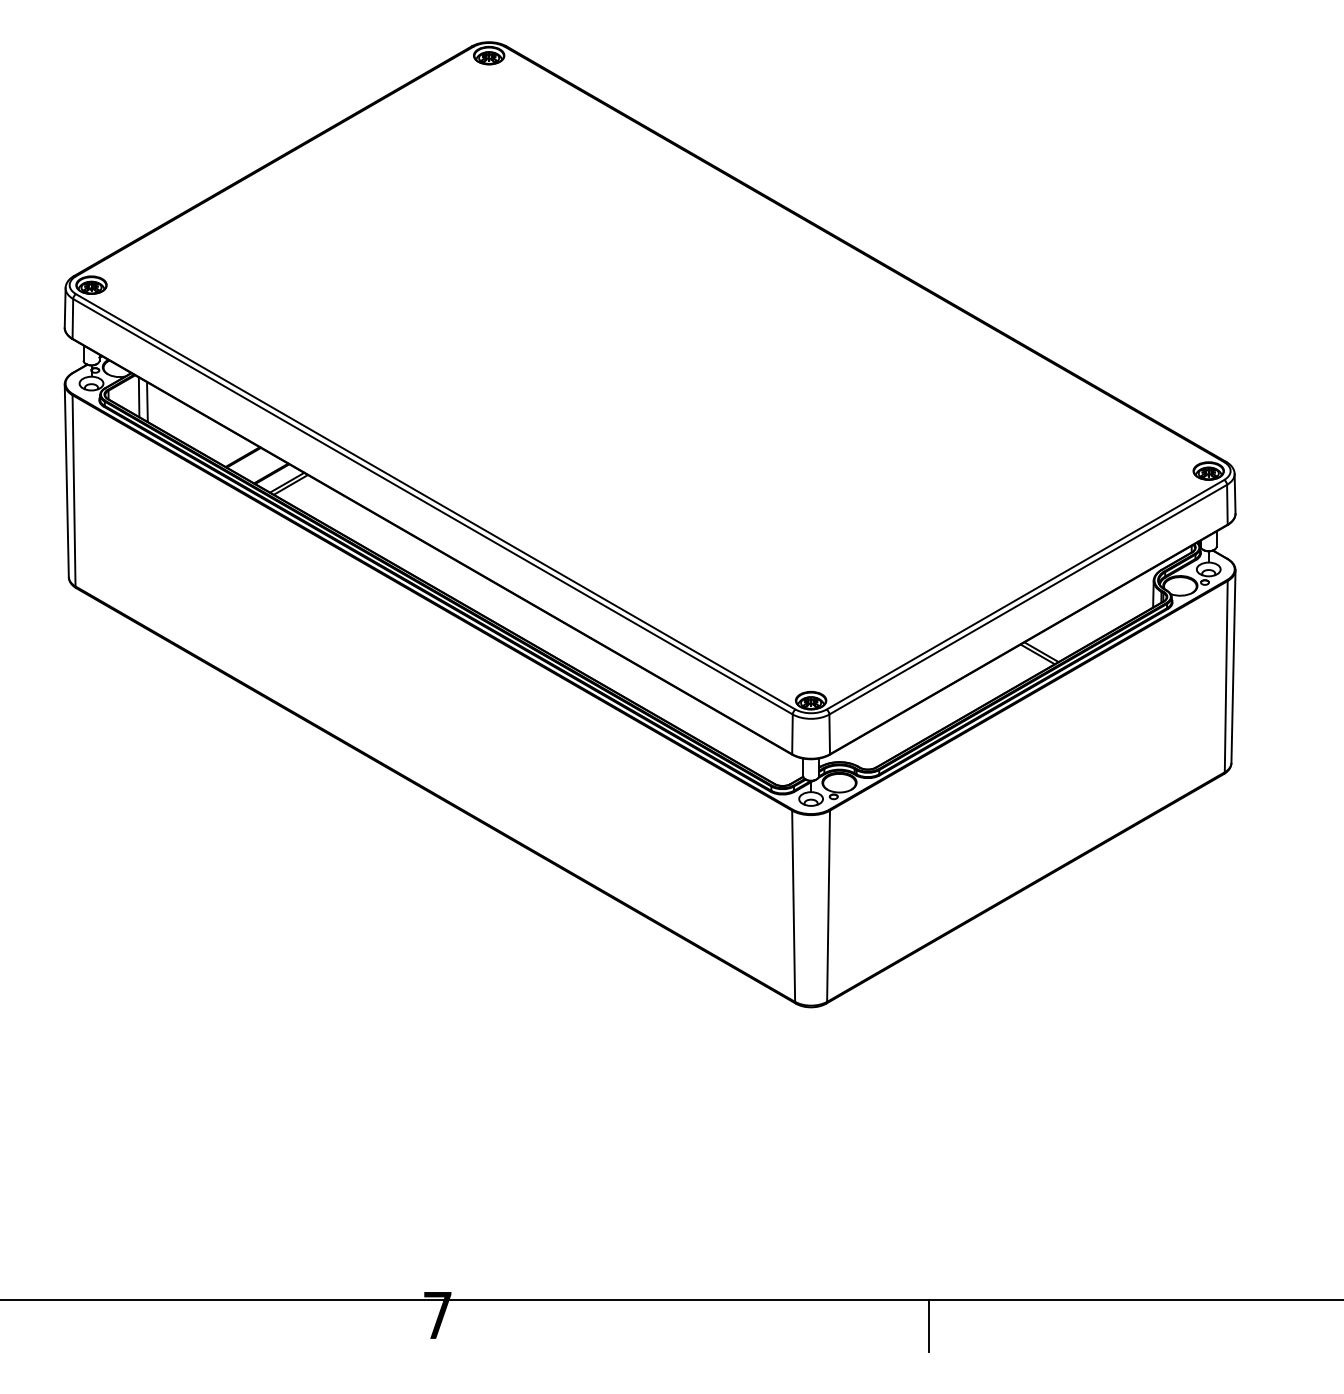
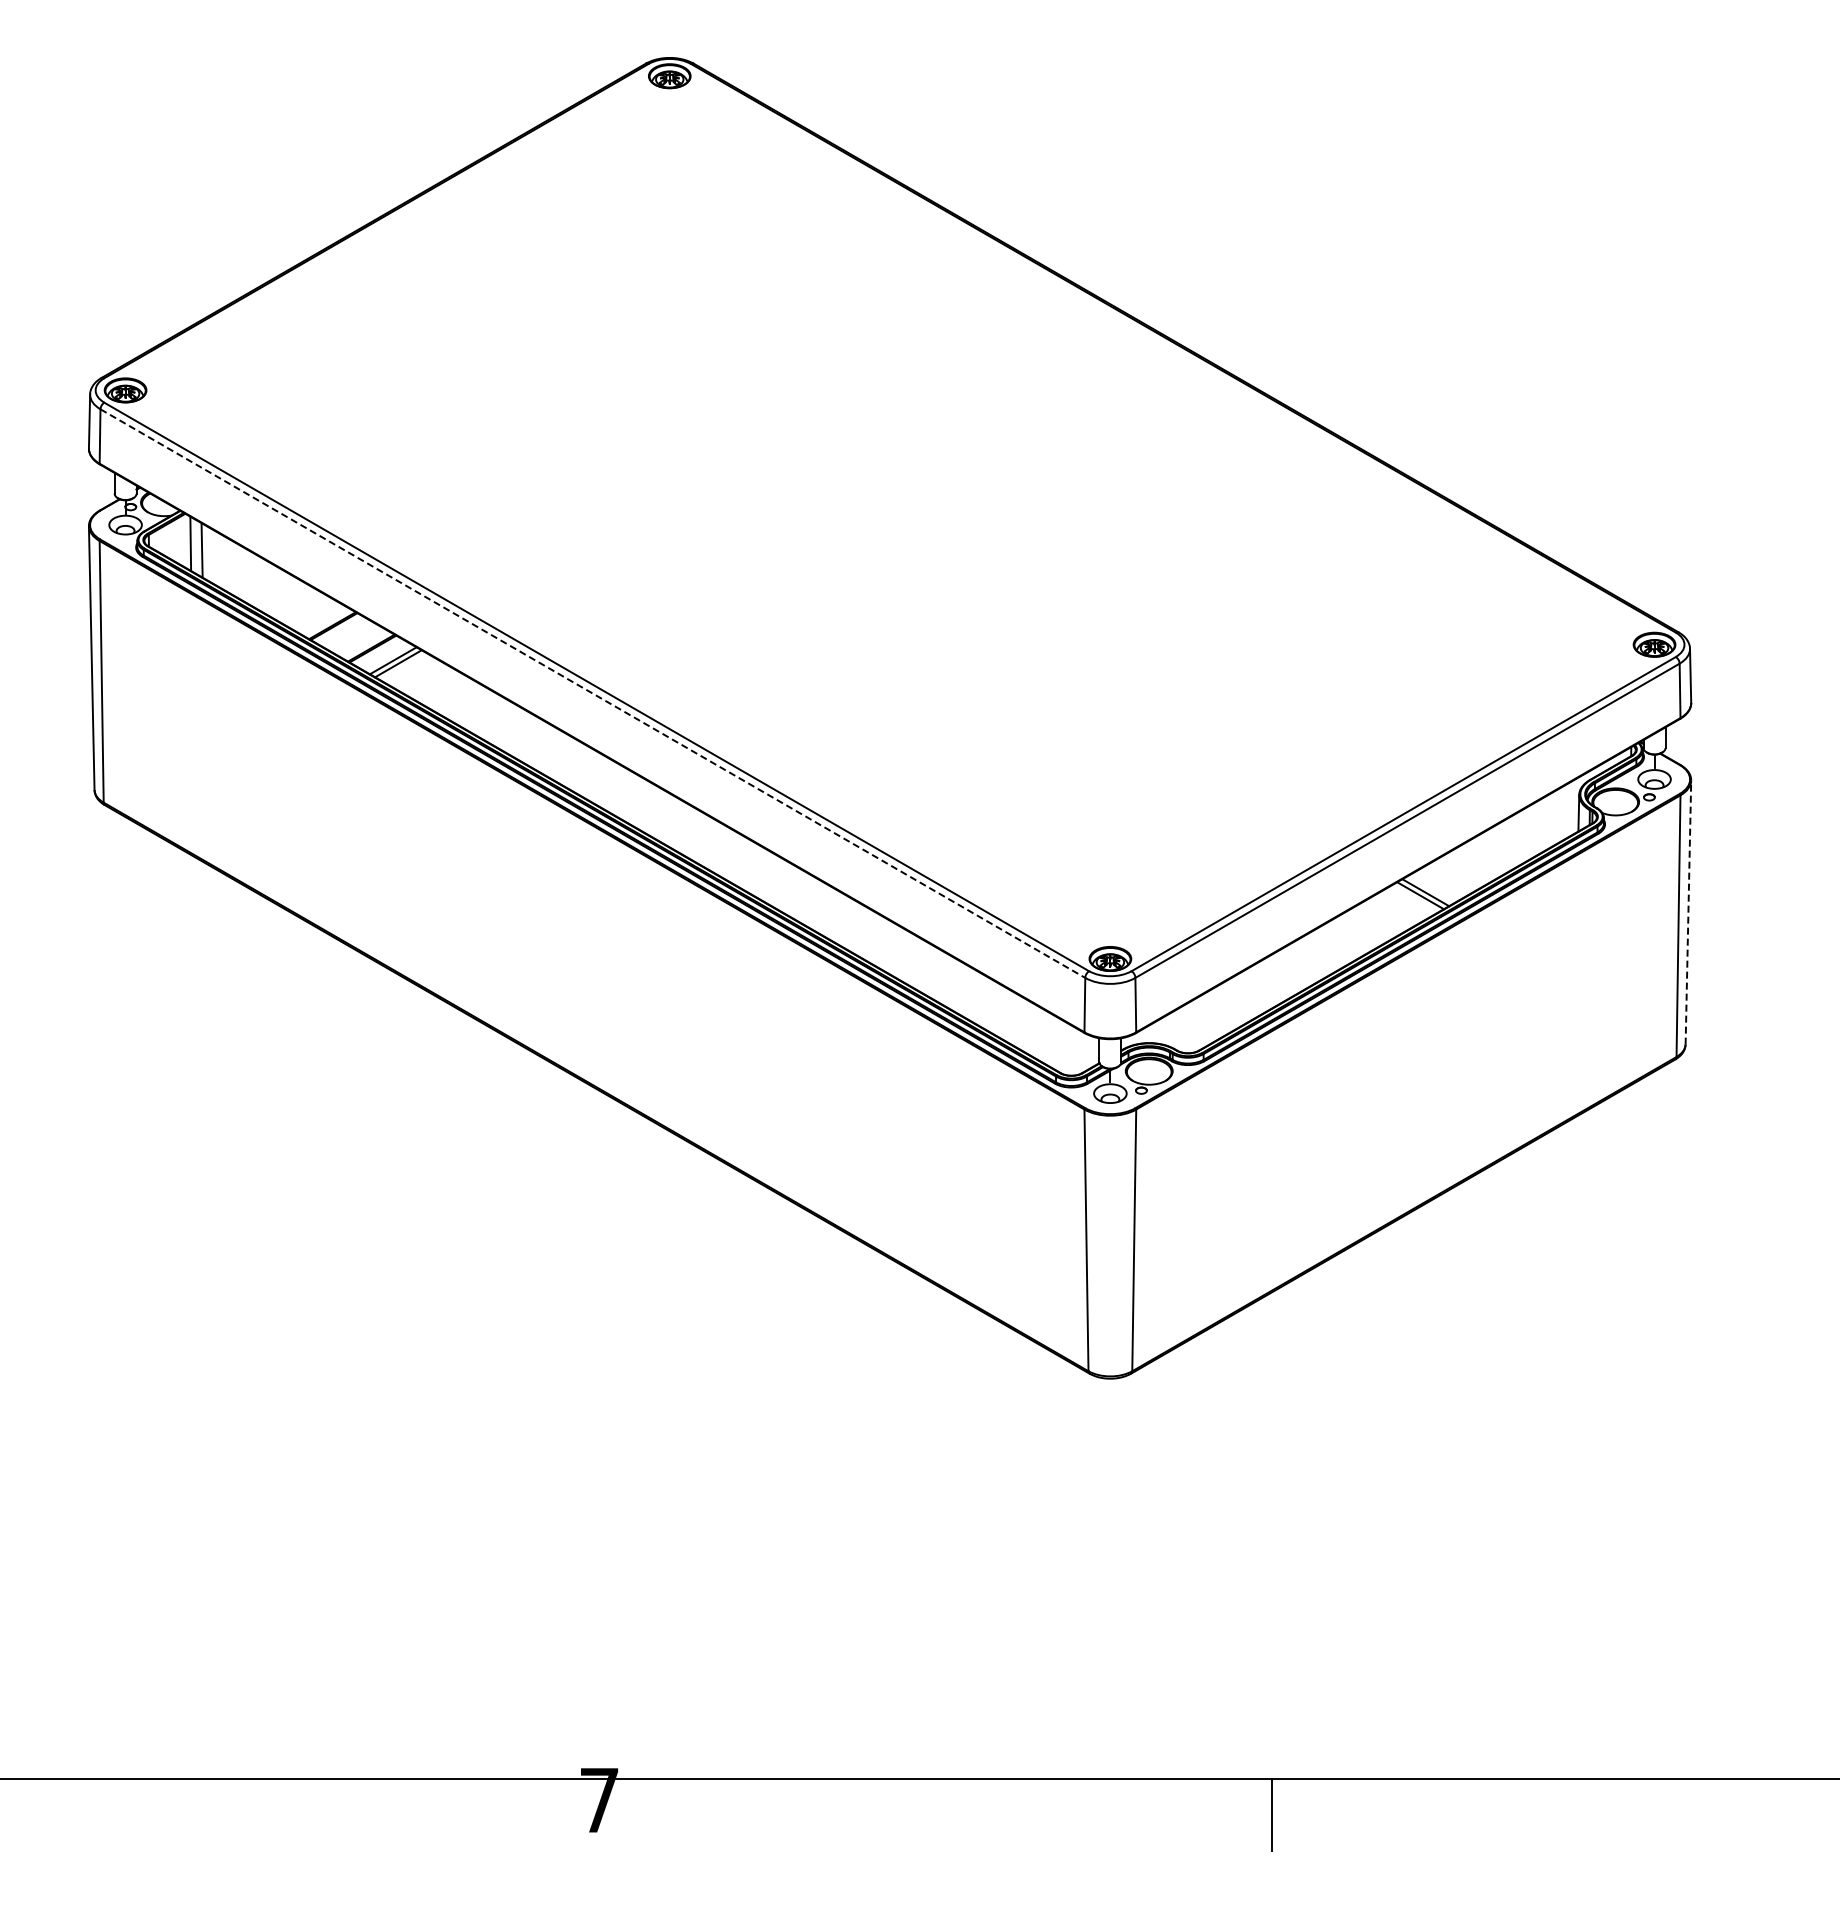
line: (432, 506) -> (592, 693), solid -> dashed
line: (1233, 666) -> (1688, 912), solid -> dashed

